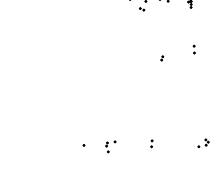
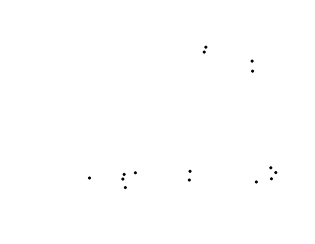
part: (193, 49) -> (251, 65), moved
part: (203, 143) -> (265, 175), size x1.4

